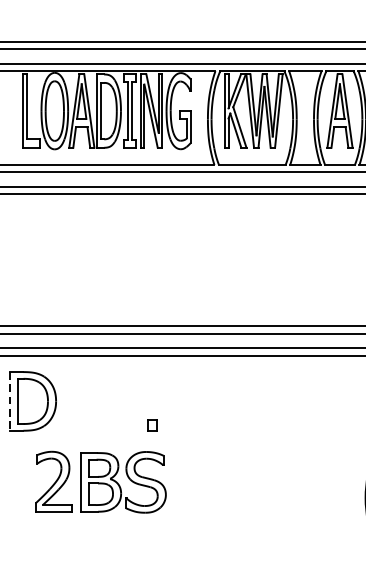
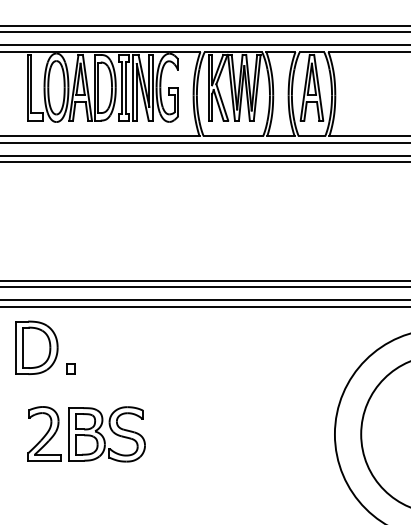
line: (10, 402) -> (16, 348), dashed -> solid
part: (151, 424) -> (70, 368), moved
part: (100, 482) -> (86, 434), moved

